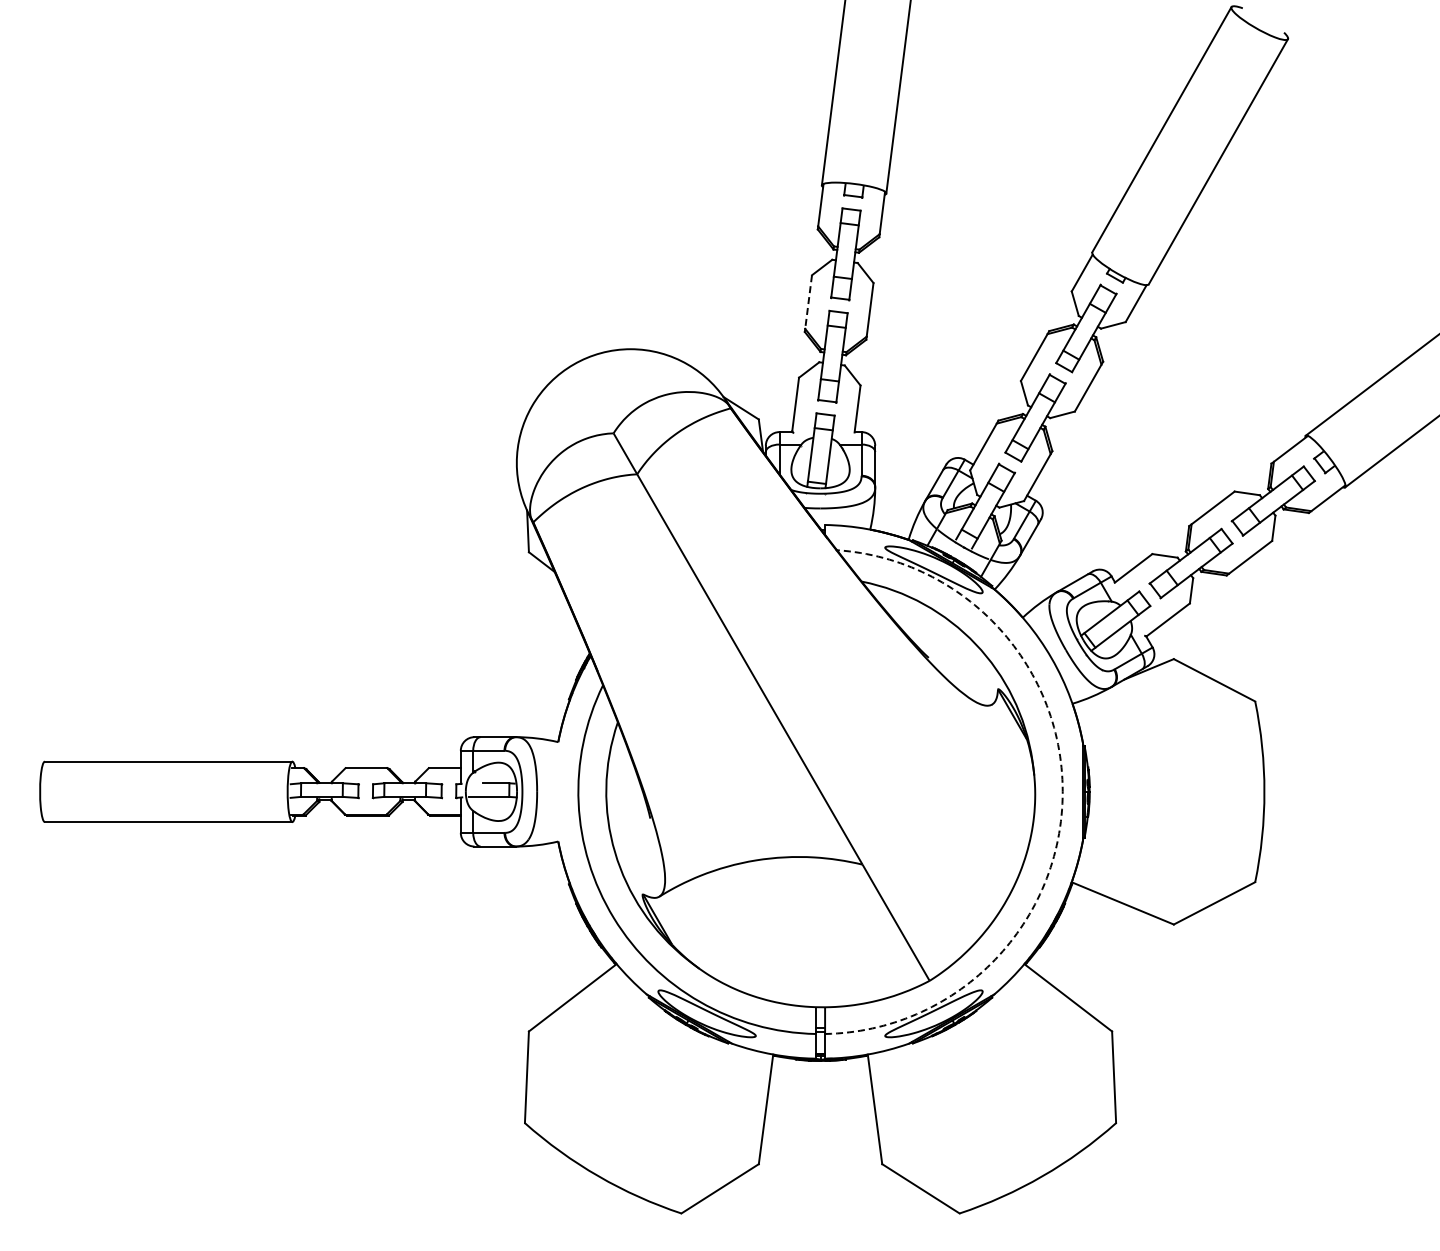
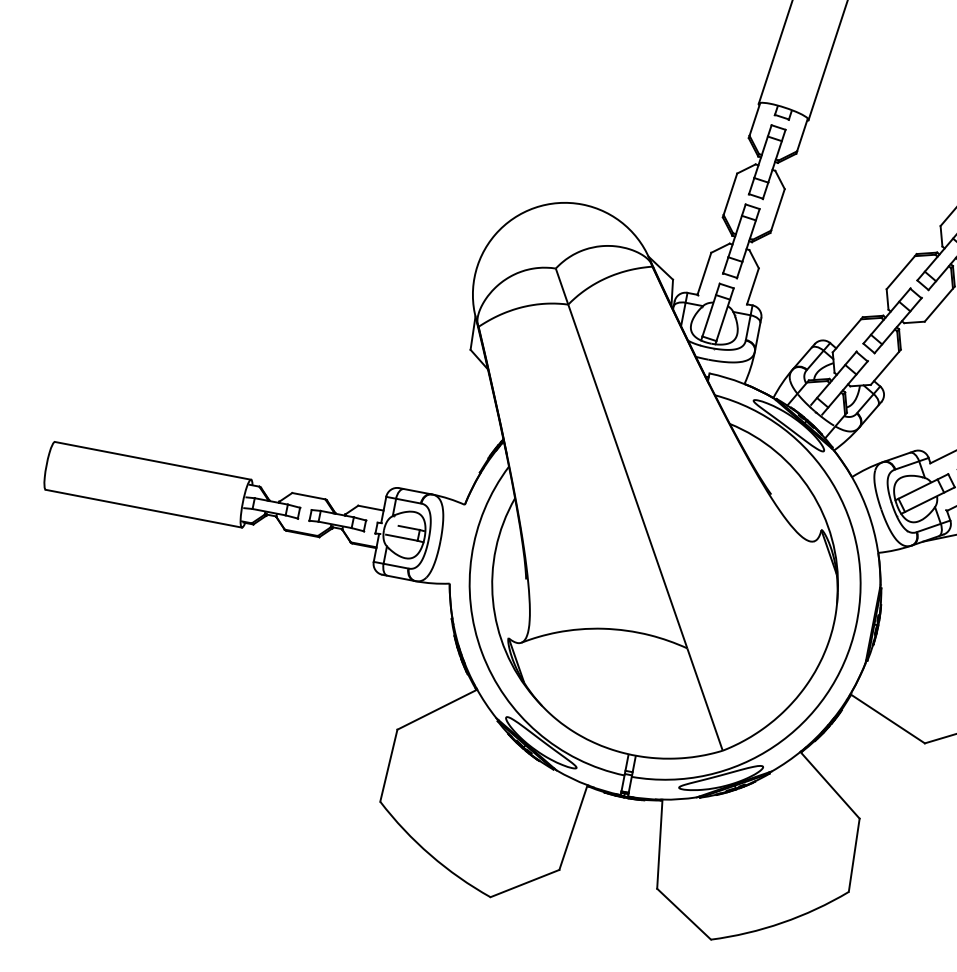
line: (808, 302) -> (730, 194), dashed -> solid
arc: (1062, 797) -> (856, 625), dashed -> solid

